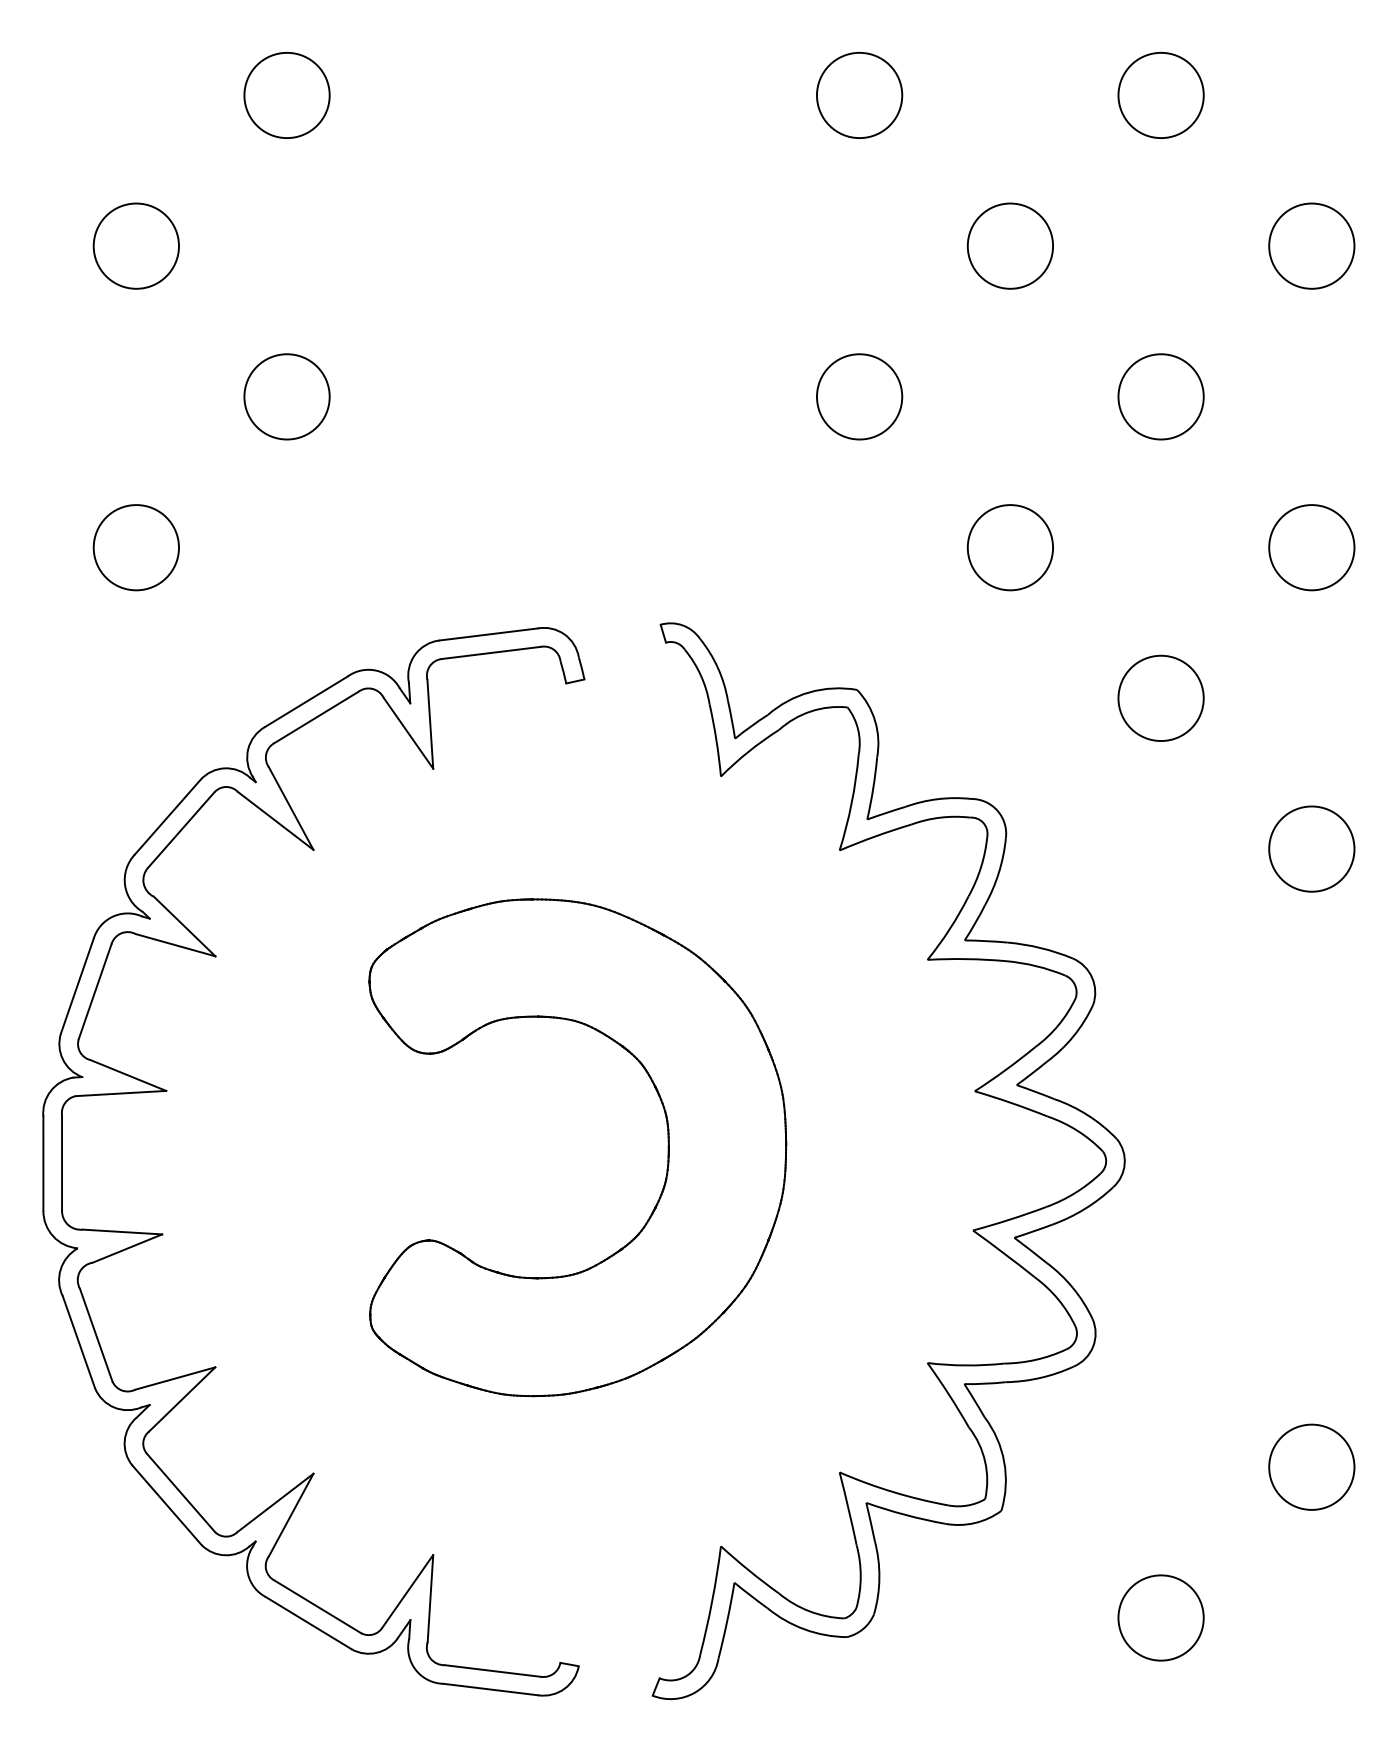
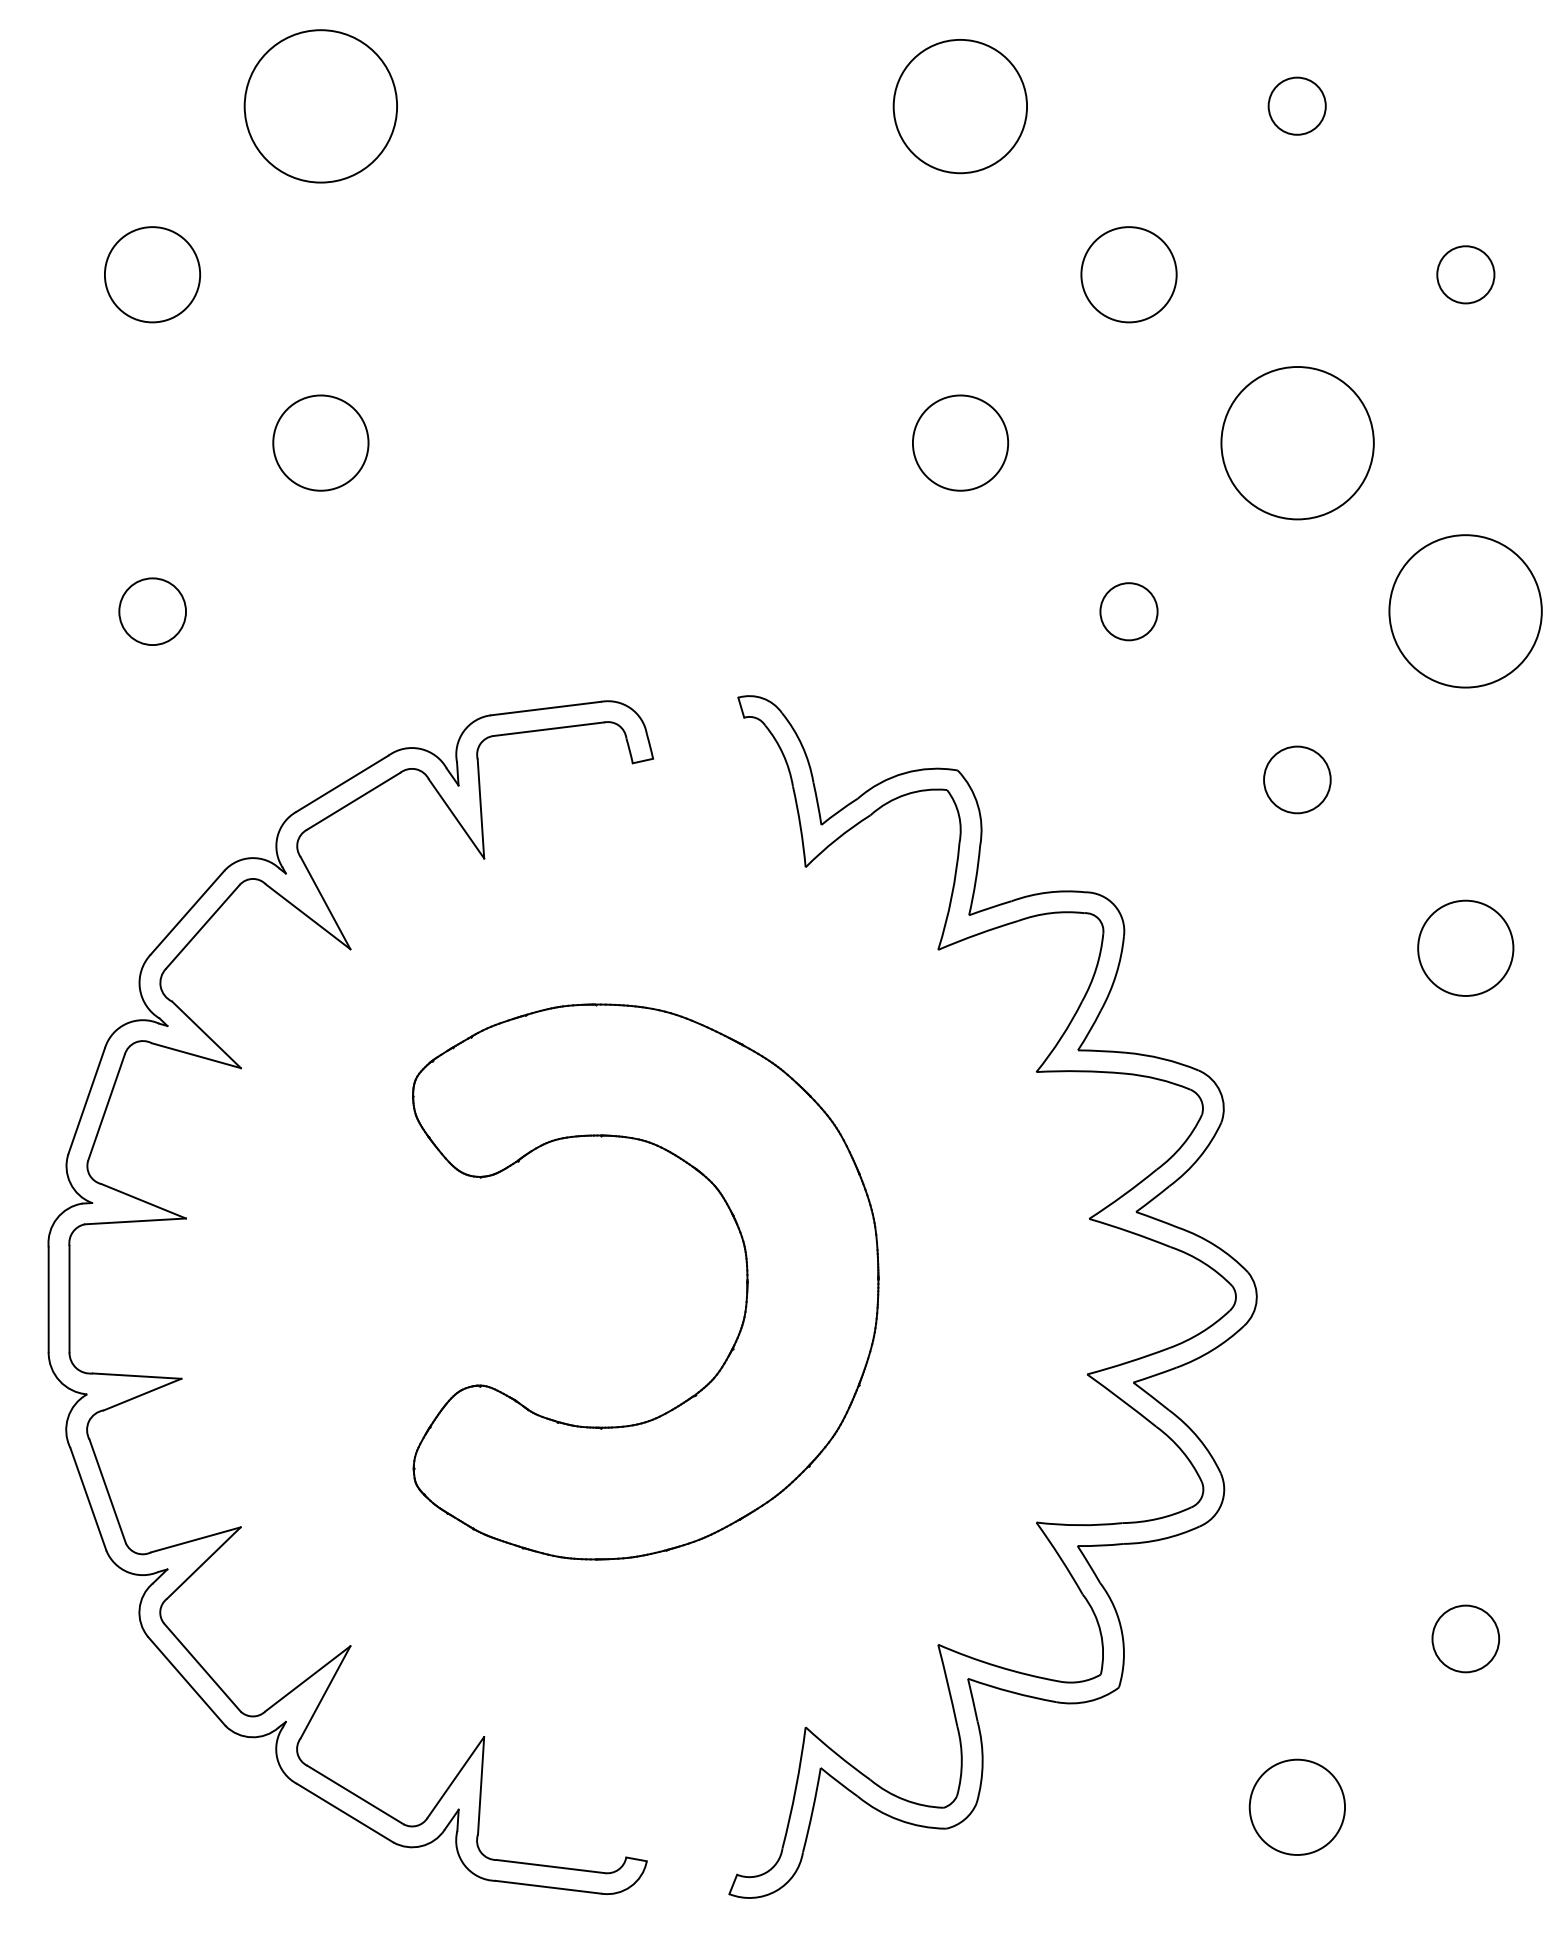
circle: (859, 94) -> (960, 105), size x1.4
circle: (1160, 94) -> (1296, 105), size x0.6
circle: (286, 95) -> (320, 106), size x1.6
circle: (1311, 245) -> (1465, 274), size x0.6
circle: (1160, 396) -> (1296, 442), size x1.6
circle: (136, 547) -> (152, 611), size x0.7
circle: (1009, 547) -> (1128, 611), size x0.6
circle: (1311, 547) -> (1465, 611), size x1.6
circle: (1161, 697) -> (1297, 779), size x0.7
circle: (1311, 1466) -> (1465, 1638), size x0.7

